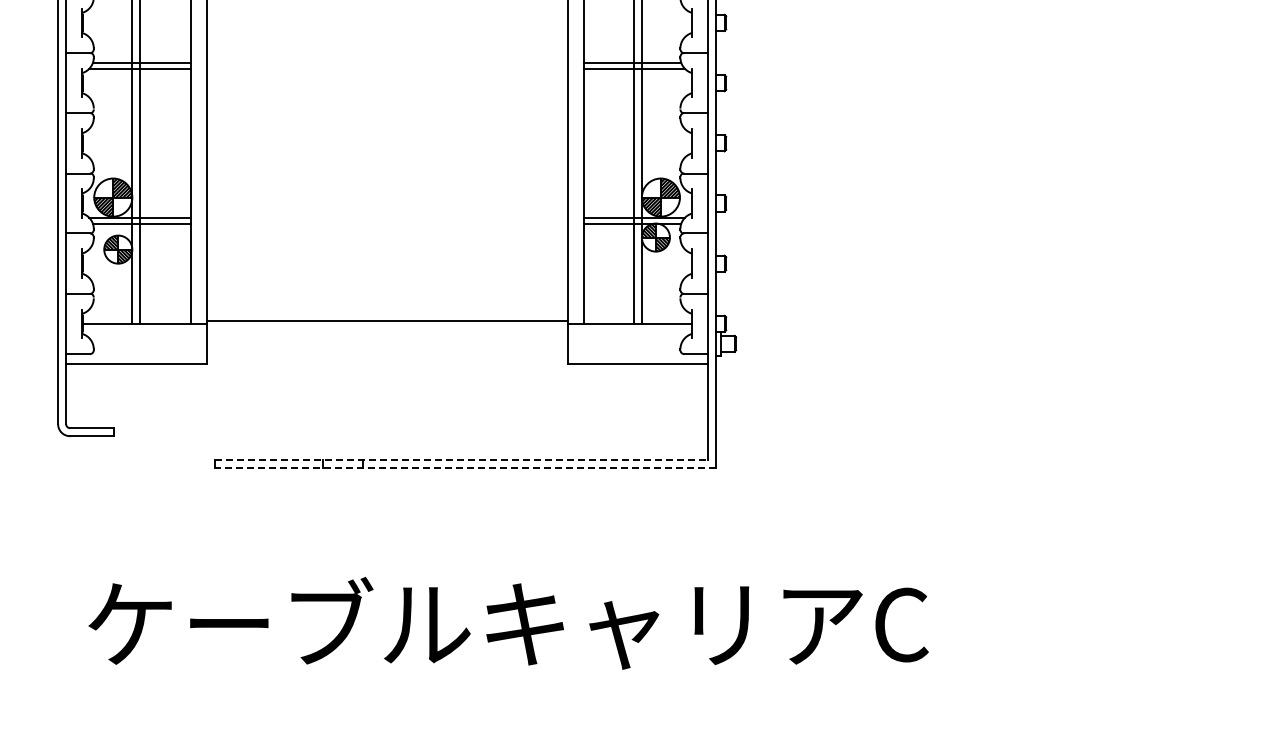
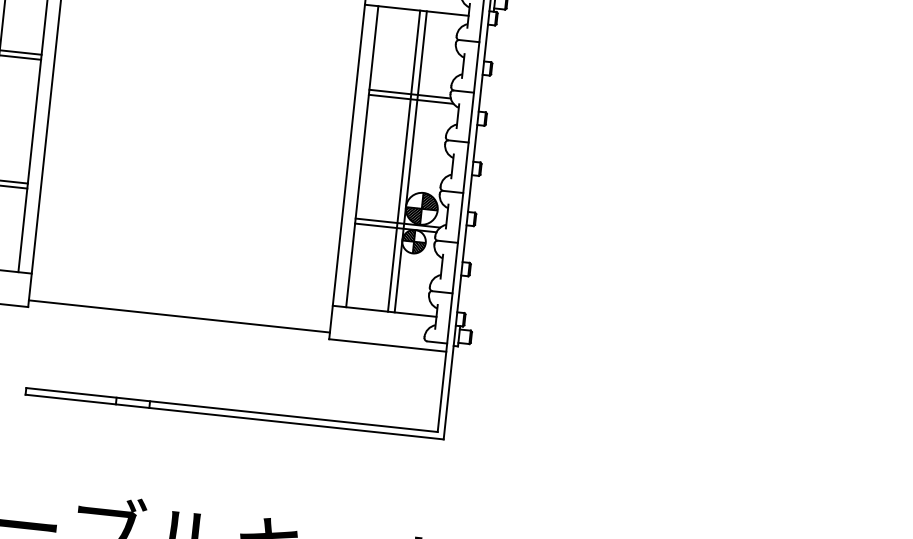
line: (386, 320) -> (178, 316), moved
line: (461, 460) -> (232, 410), dashed -> solid
line: (465, 468) -> (234, 417), dashed -> solid

